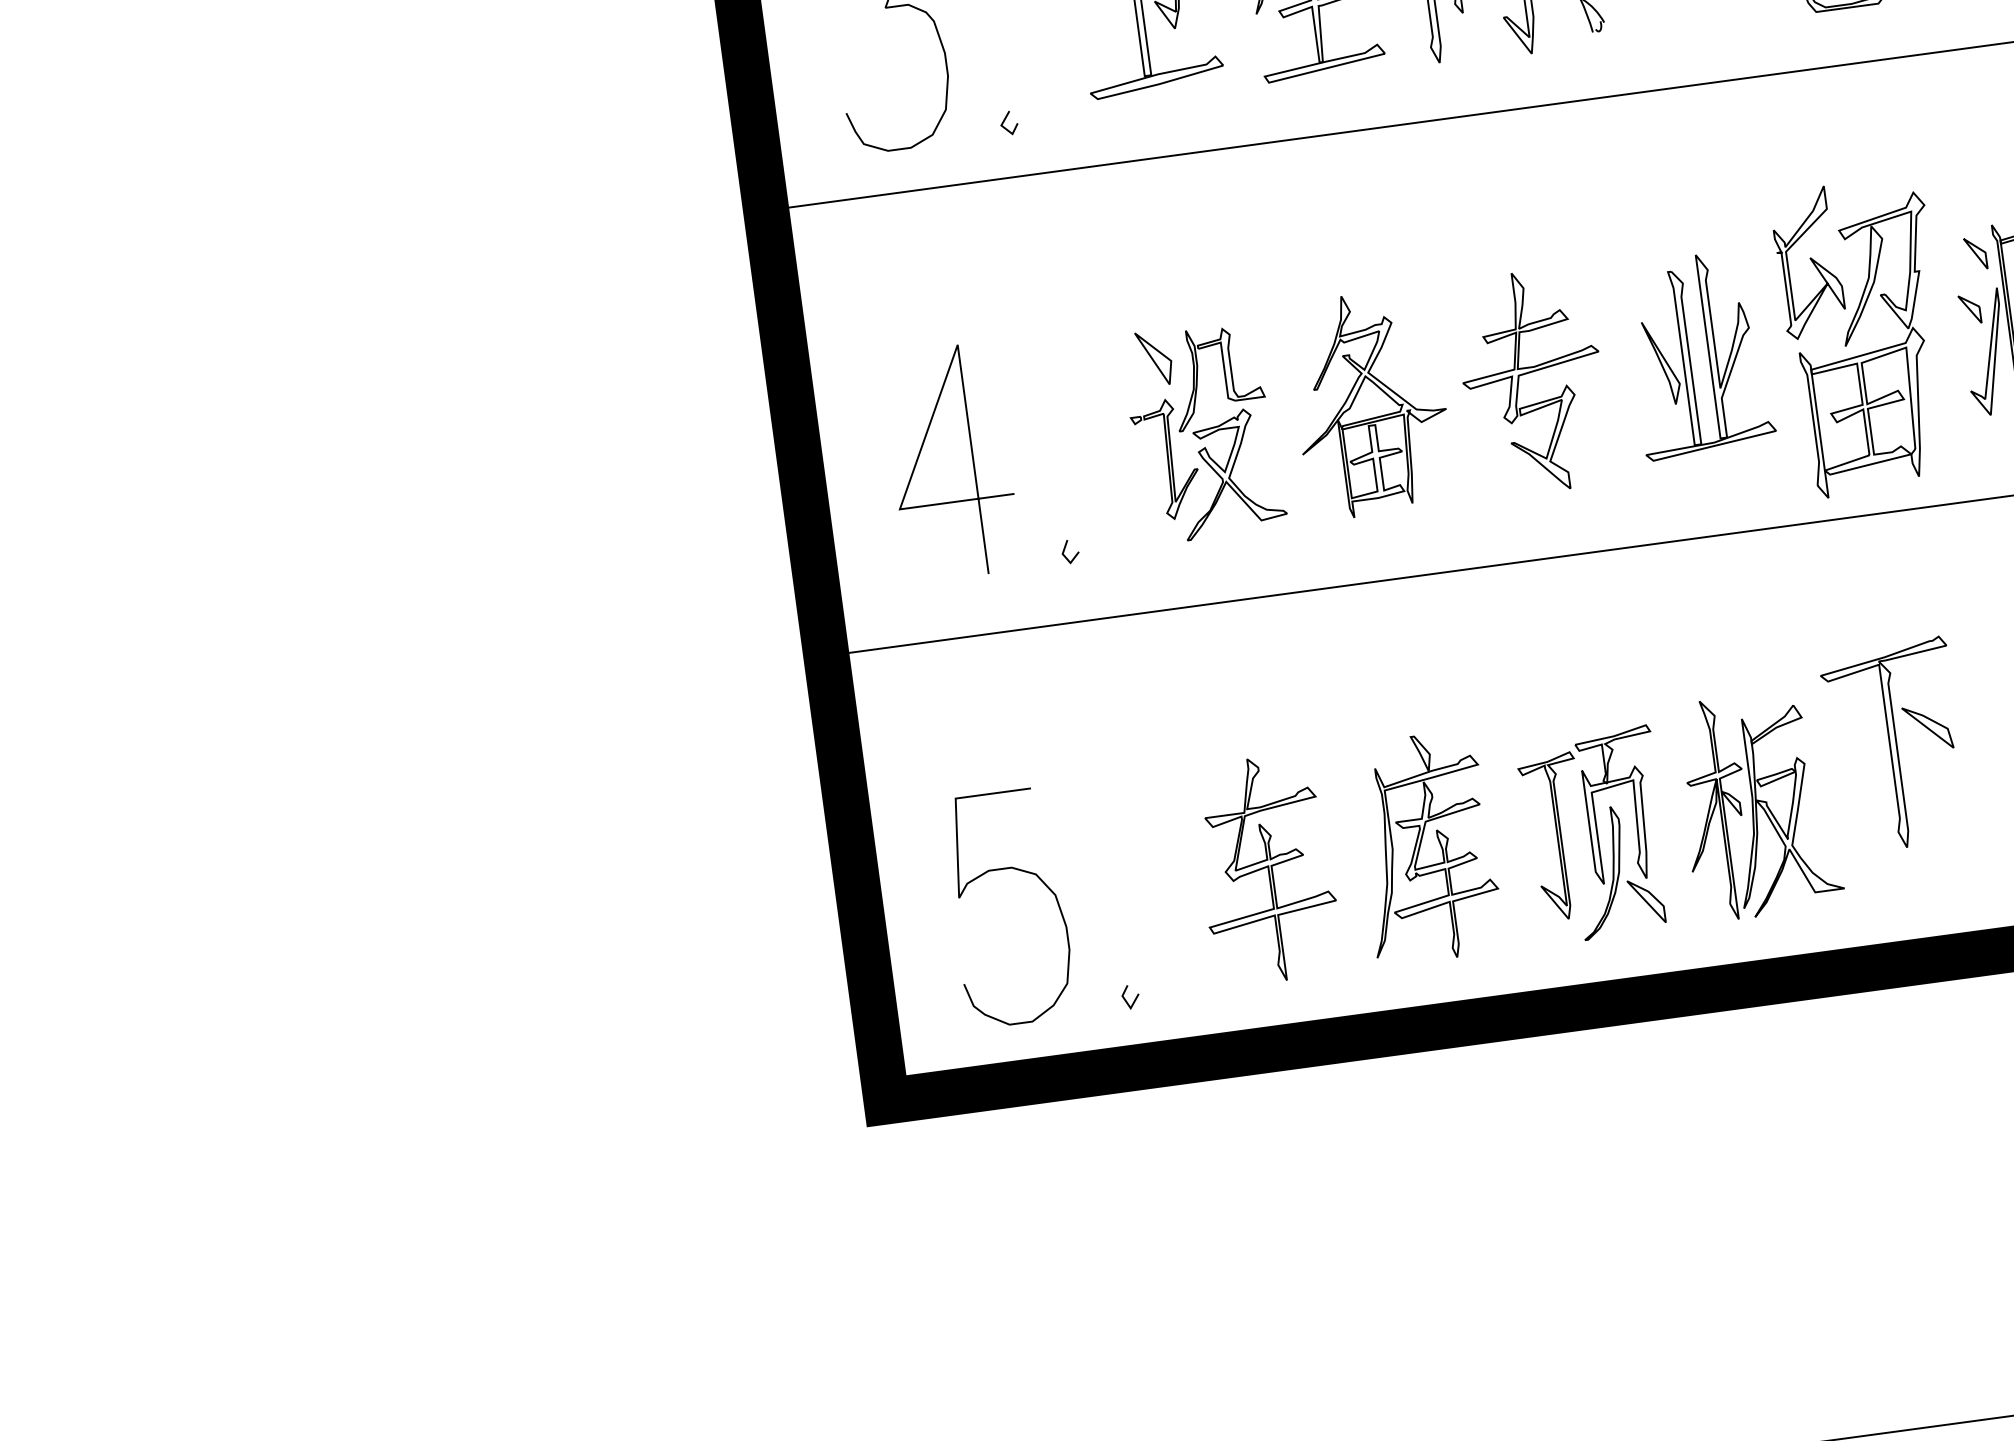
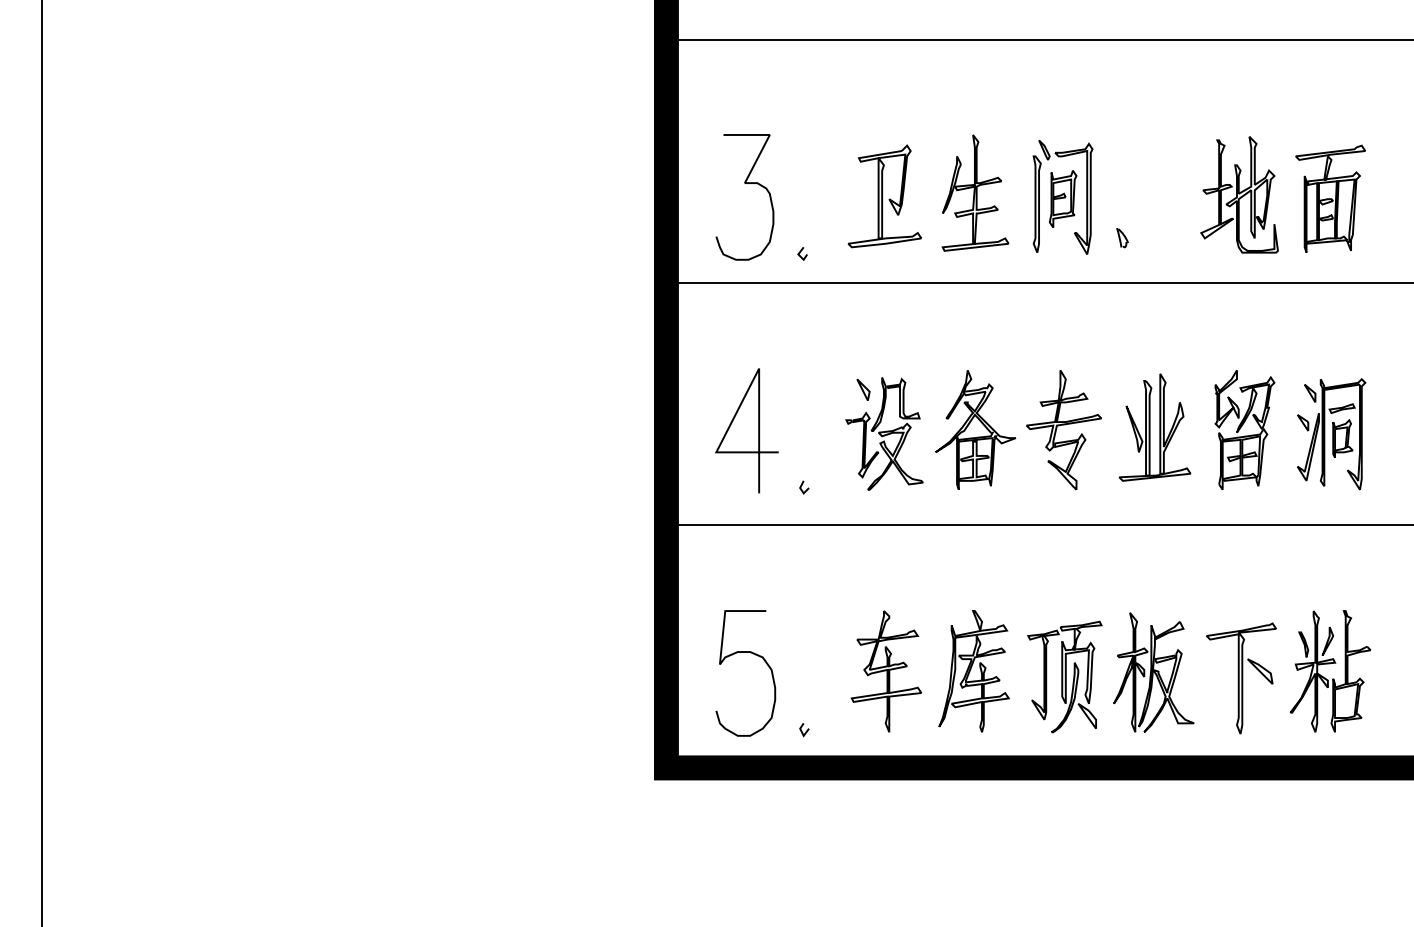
part: (1864, 338) -> (1244, 430), size x0.71
part: (1154, 357) -> (863, 389), size x0.71
part: (1895, 745) -> (1241, 678), moved

